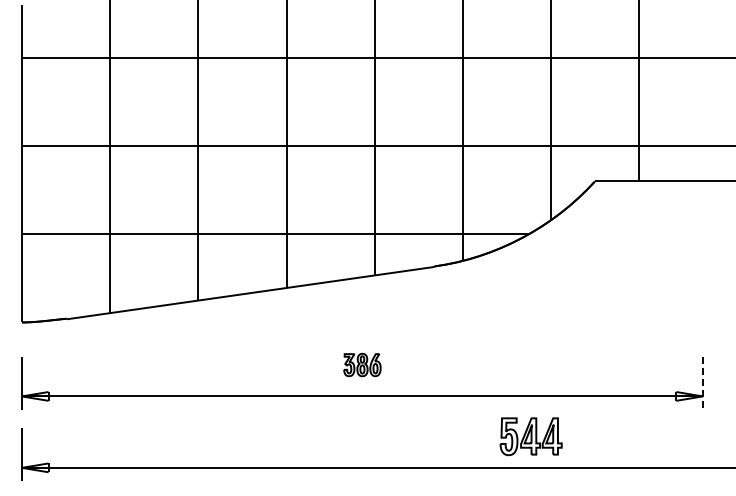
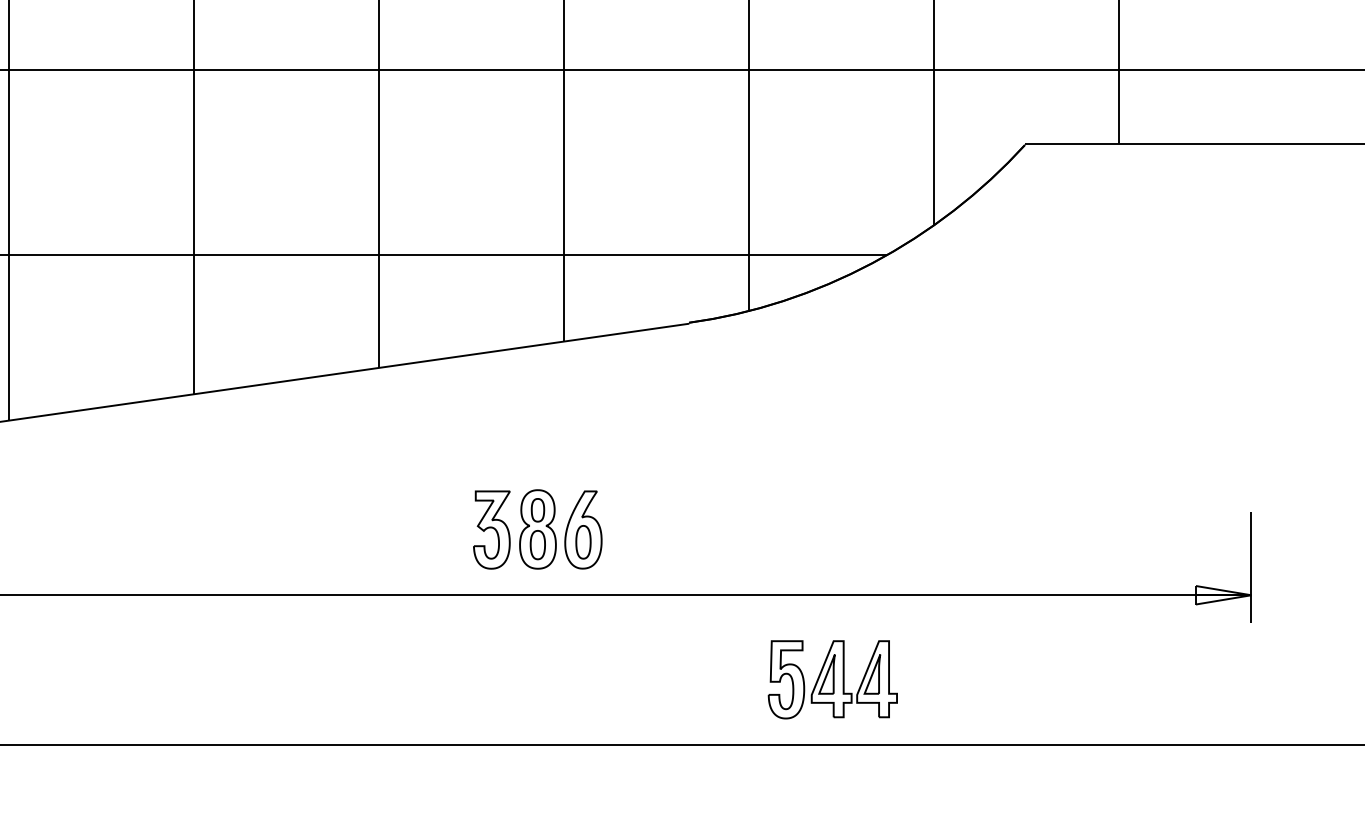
part: (362, 364) -> (538, 528), size x1.67
line: (702, 383) -> (1250, 568), dashed -> solid
part: (530, 436) -> (831, 679), moved

